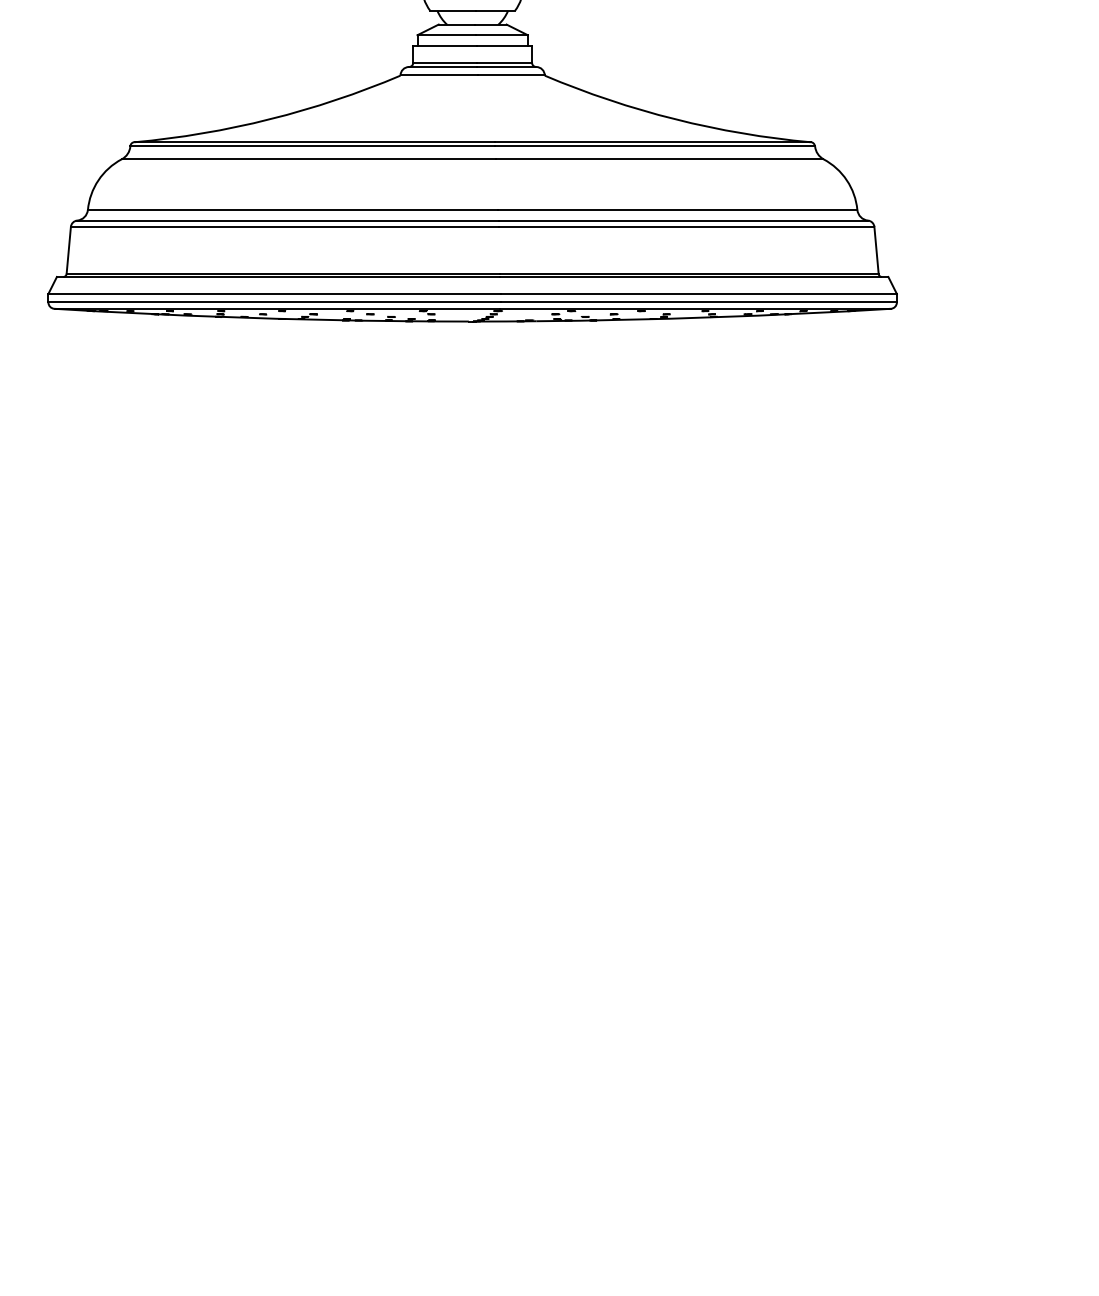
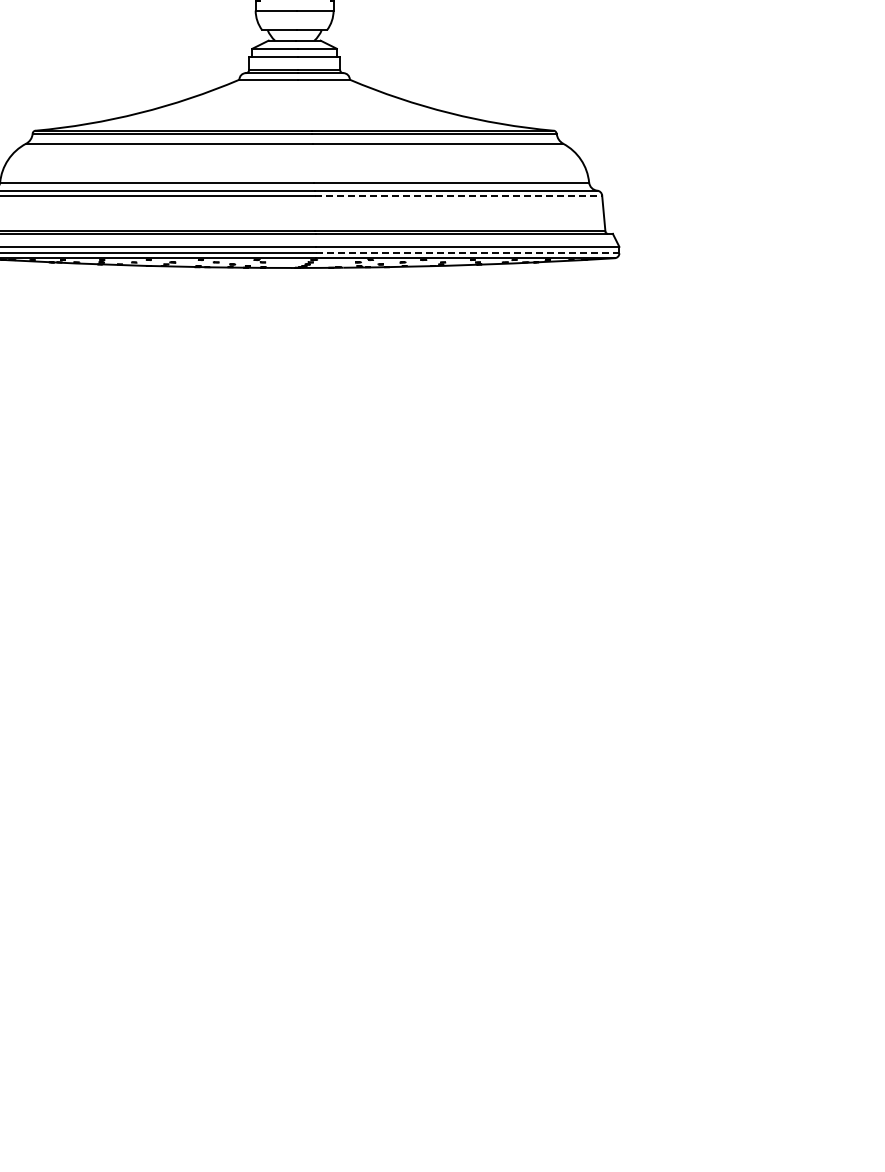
line: (686, 226) -> (458, 195), solid -> dashed
line: (698, 302) -> (467, 253), solid -> dashed

